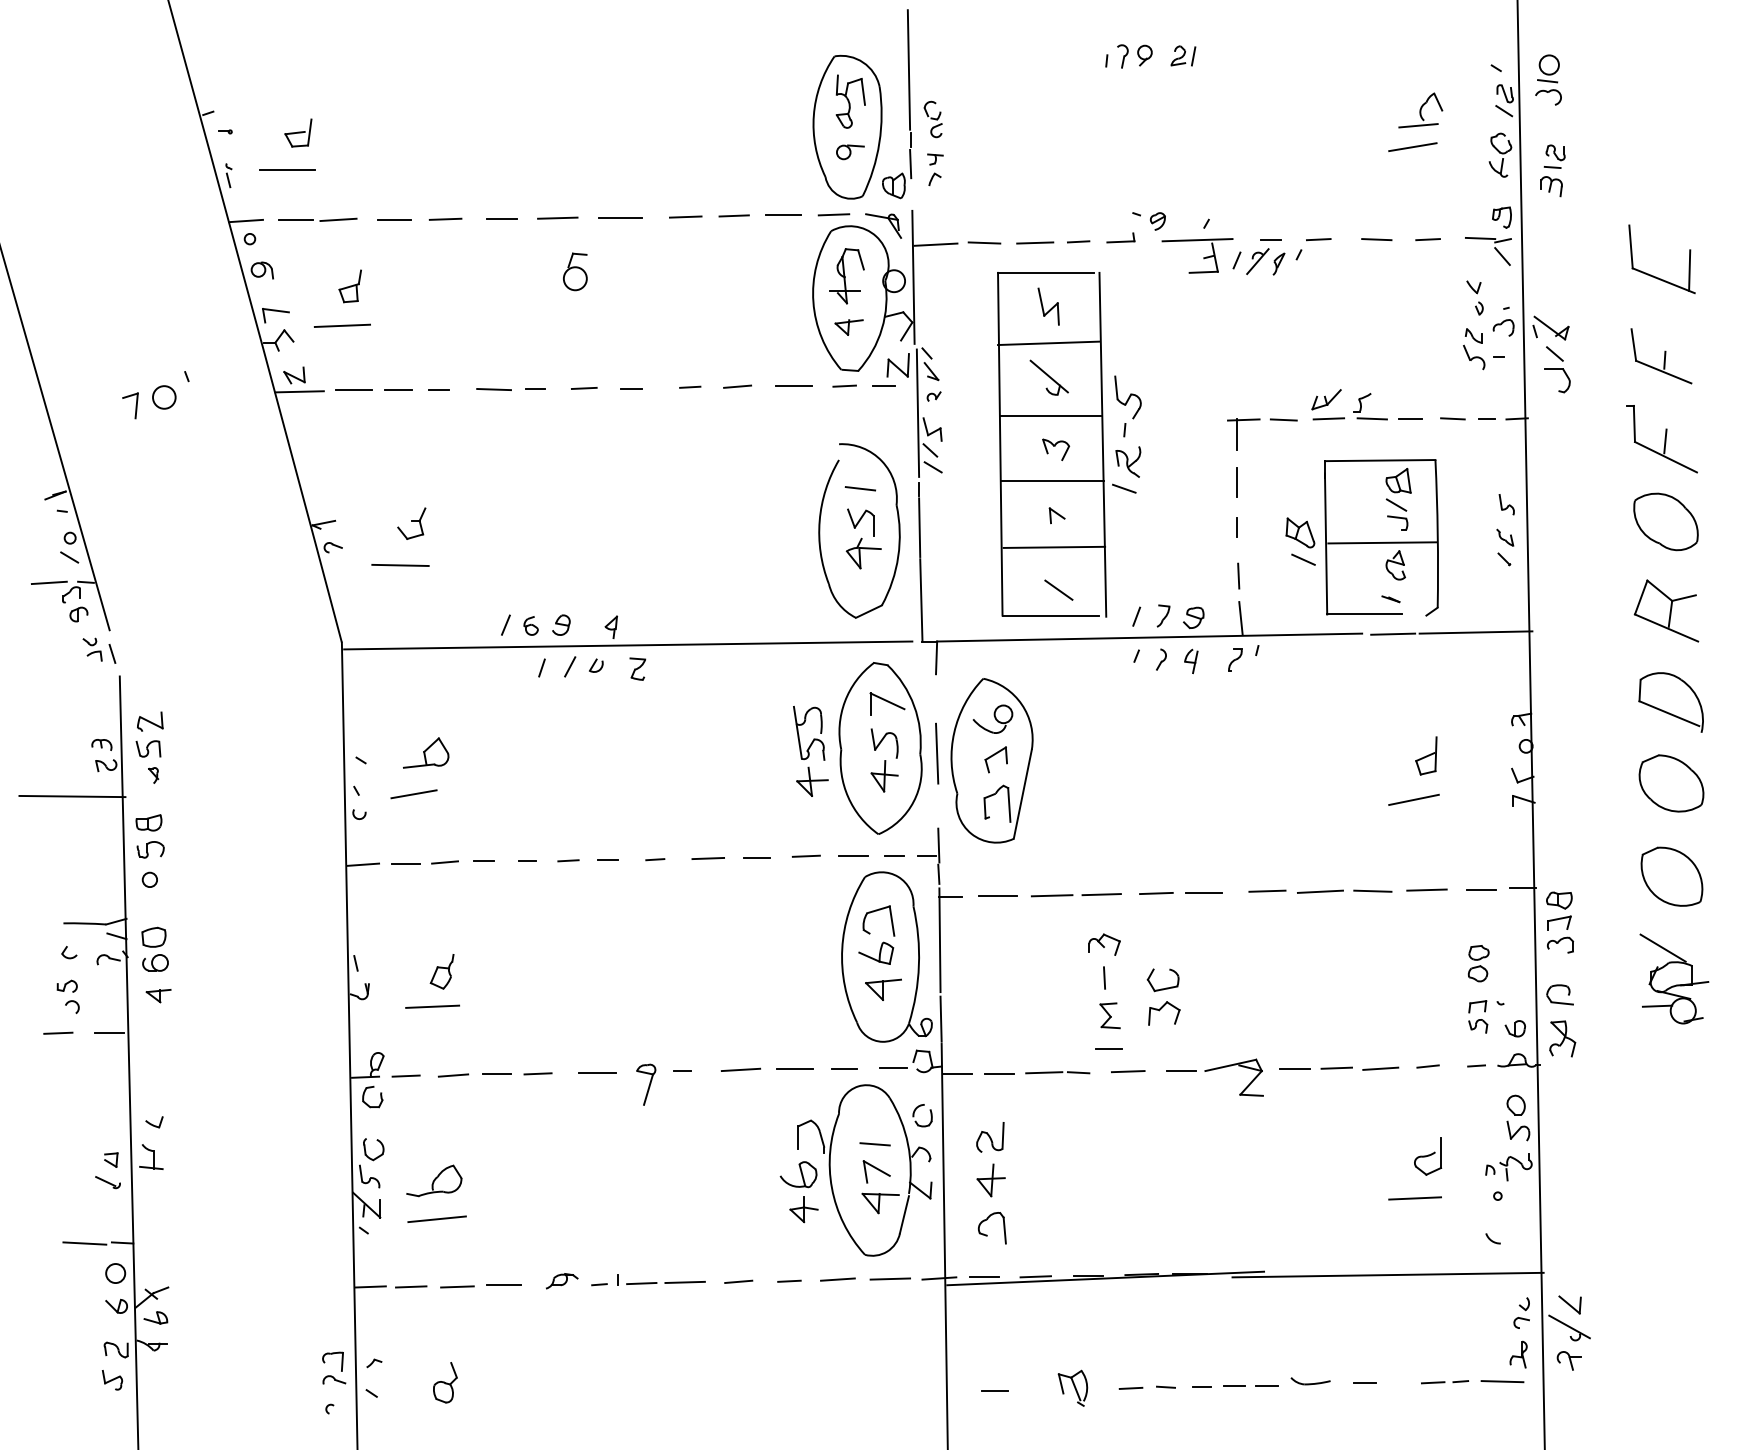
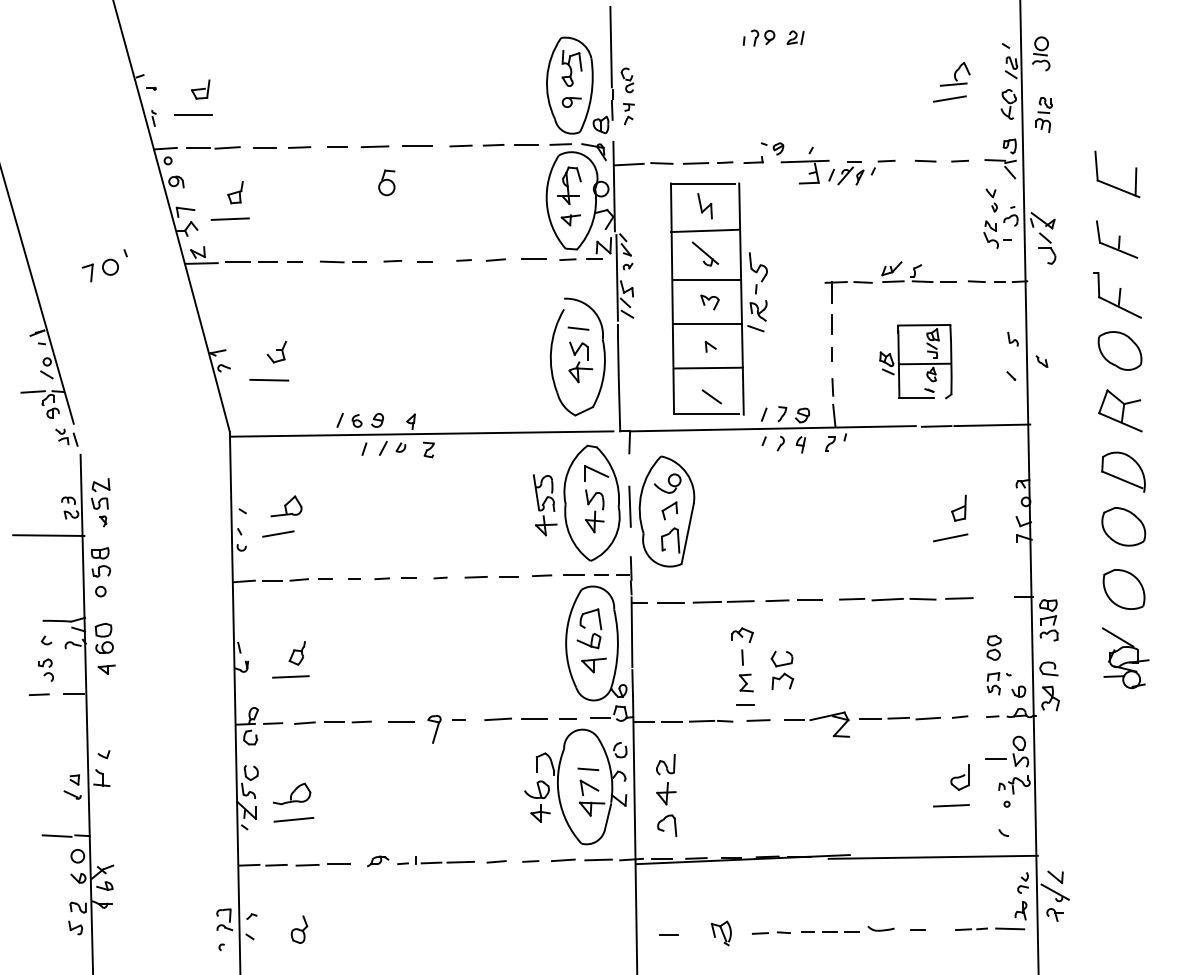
part: (1361, 537) -> (915, 361), size x0.7
part: (1504, 537) -> (1041, 361), moved
line: (1480, 888) -> (995, 758), moved

